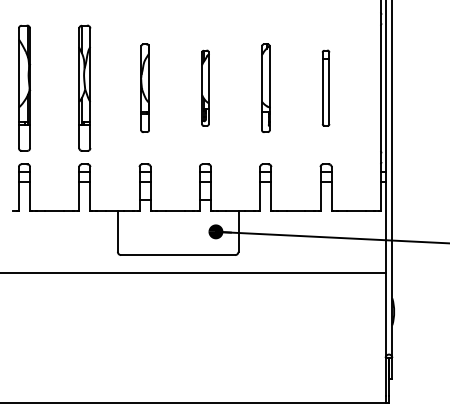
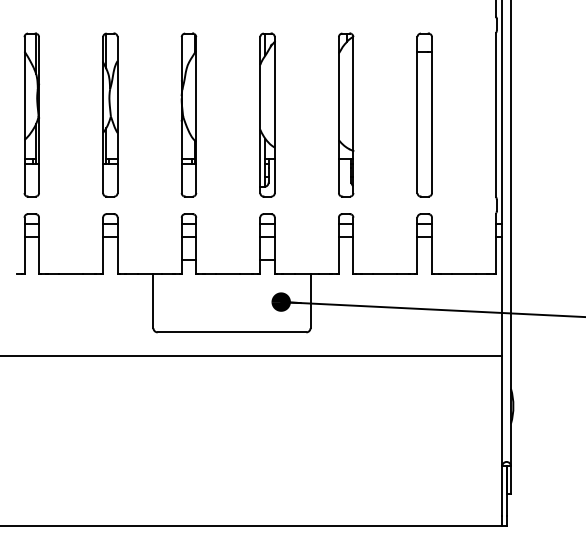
part: (144, 87) -> (188, 114), size x1.43
part: (205, 87) -> (267, 114), size x1.67
part: (266, 87) -> (346, 114), size x1.43
part: (325, 87) -> (424, 114), size x1.67

